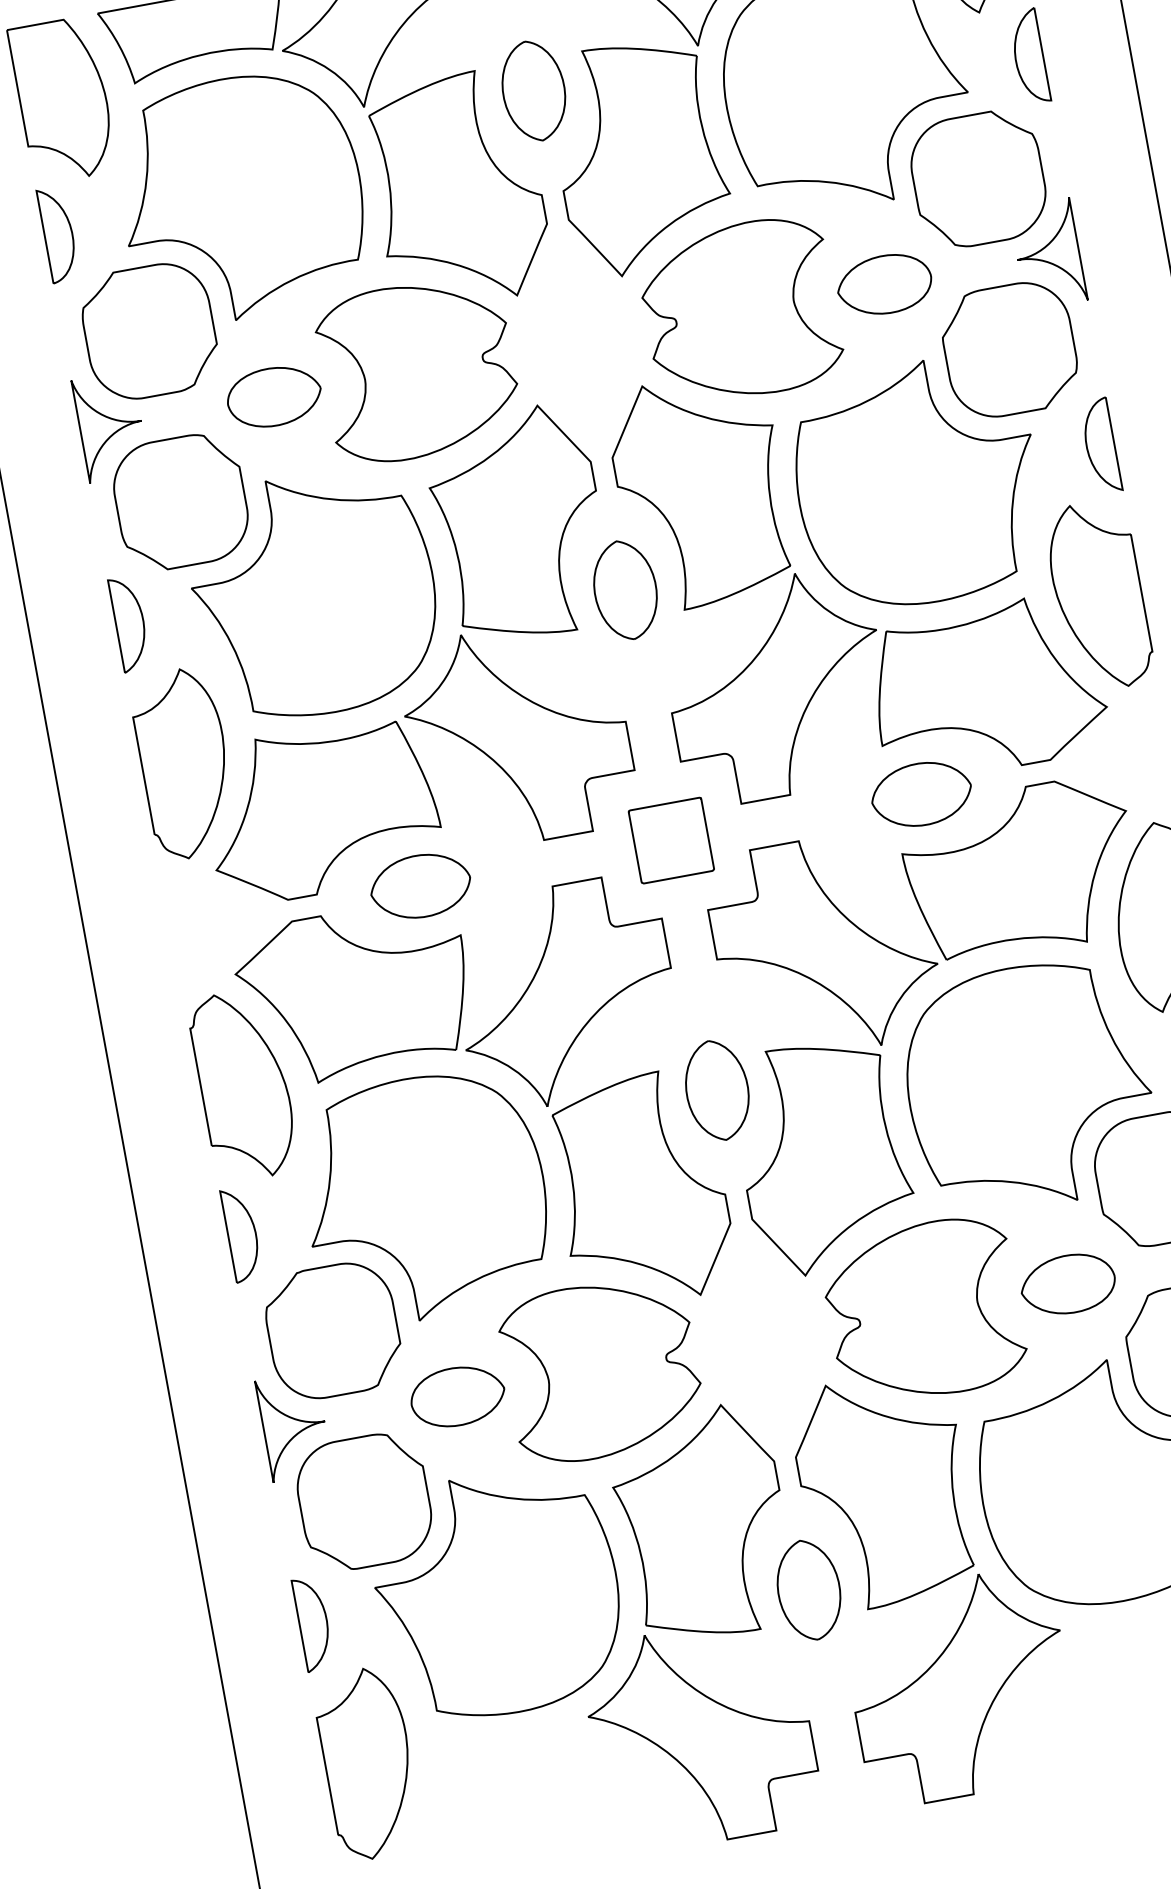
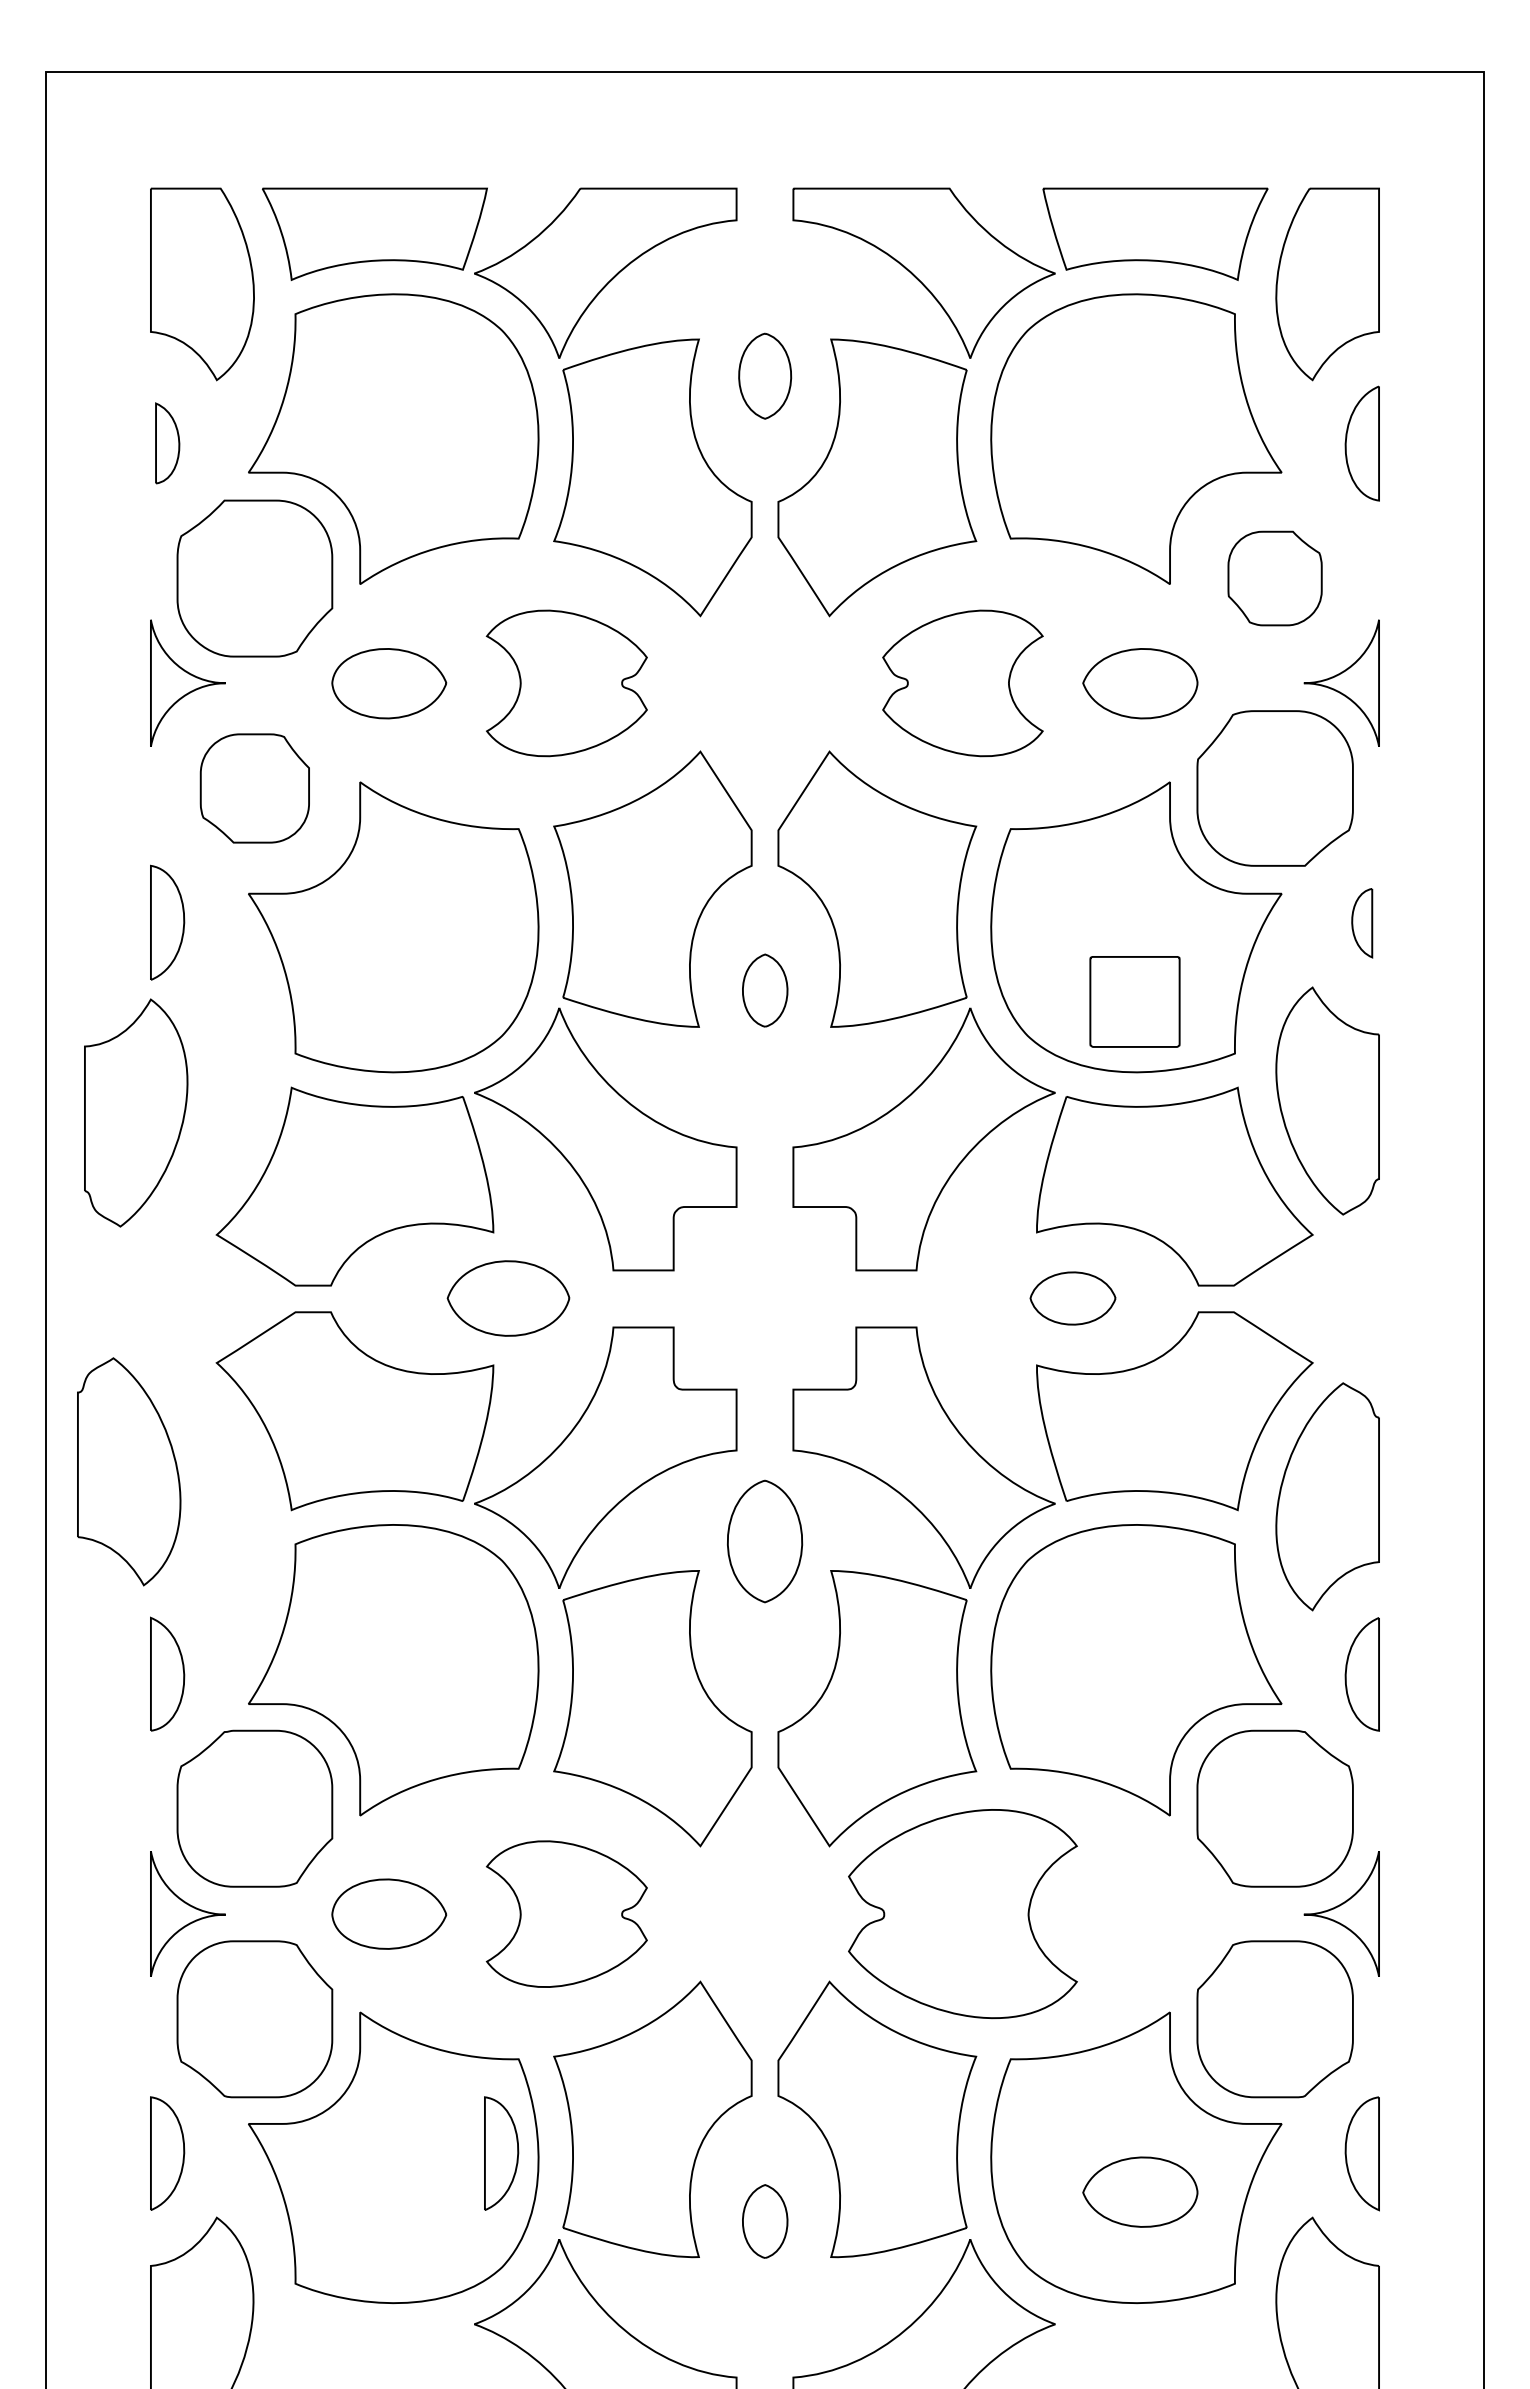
part: (534, 90) -> (765, 375), size x0.7
part: (977, 179) -> (1274, 578), size x0.6
part: (58, 234) -> (167, 443), size x0.7
part: (740, 311) -> (962, 683), size x0.7
part: (418, 370) -> (566, 683), size x0.7
part: (1100, 446) -> (1361, 923), size x0.6
part: (180, 502) -> (254, 788), size x0.7
part: (625, 589) -> (765, 990), size x0.6
part: (184, 763) -> (136, 1112), moved
part: (921, 794) -> (1072, 1298), size x0.7
part: (670, 840) -> (1134, 1001), moved
part: (420, 886) -> (508, 1298), moved
part: (243, 1085) -> (129, 1471), moved
part: (717, 1090) -> (765, 1541), moved
part: (1068, 1283) -> (1140, 2191), moved
part: (601, 1370) -> (566, 1914), size x0.7
part: (584, 1574) -> (501, 2153), added
part: (809, 1590) -> (765, 2221), size x0.6

